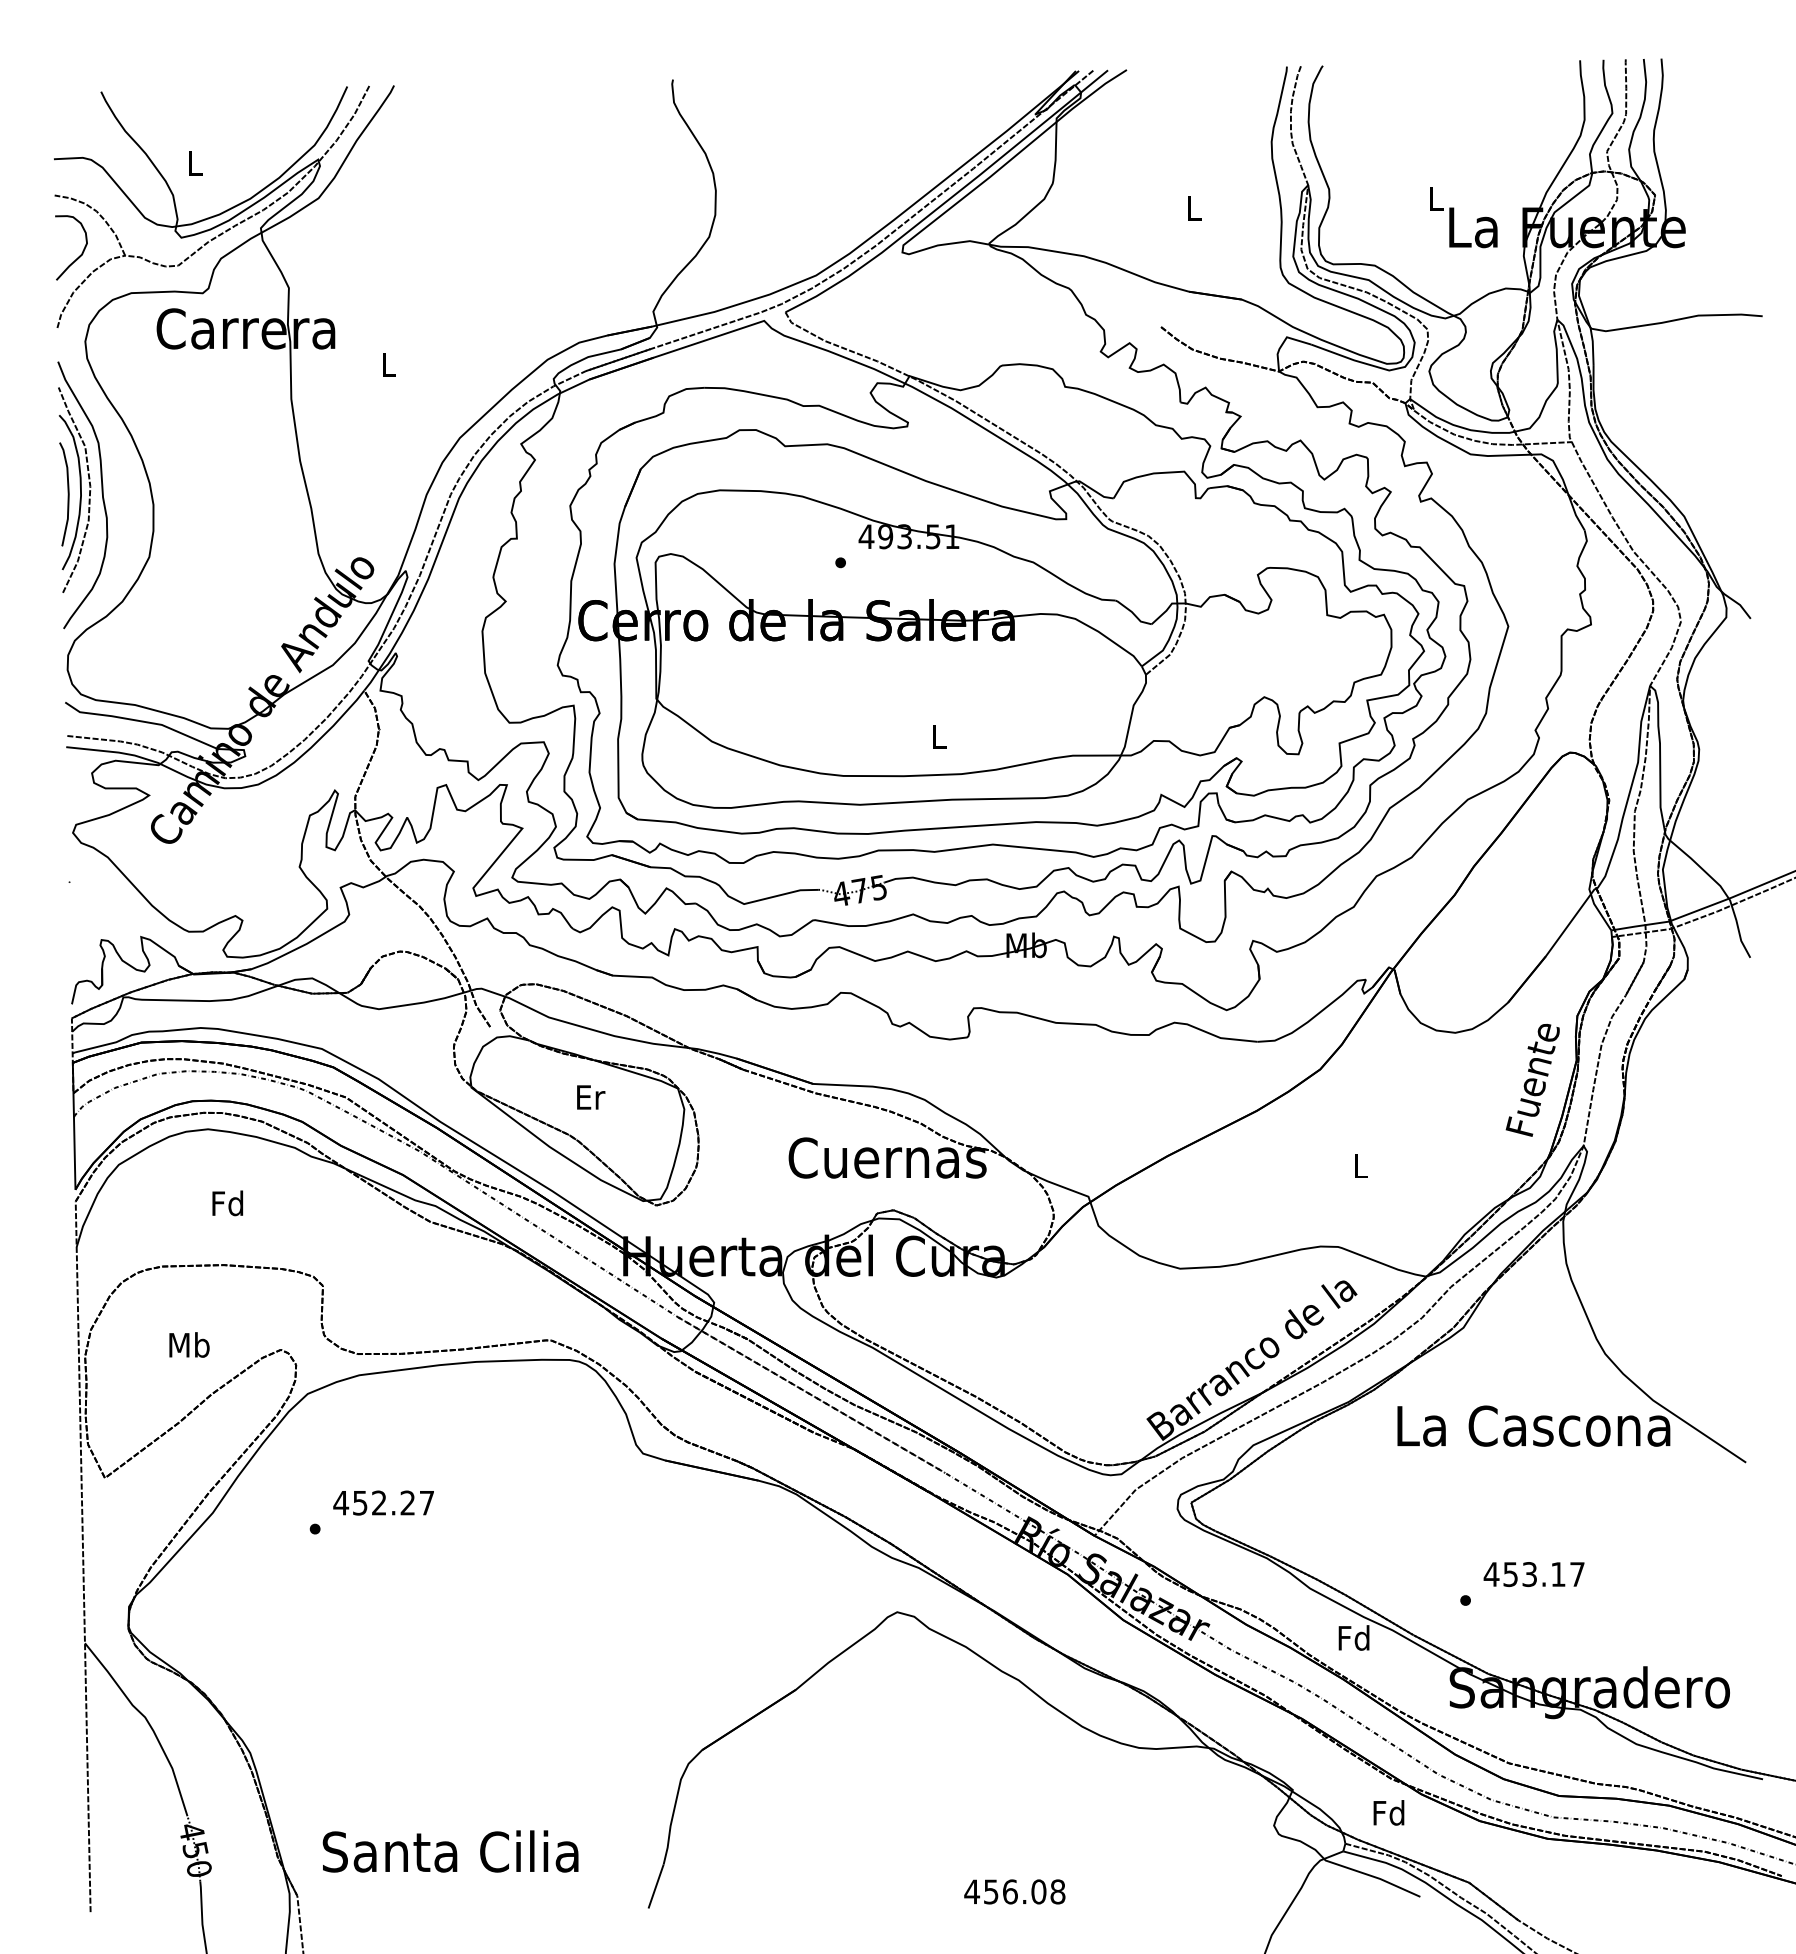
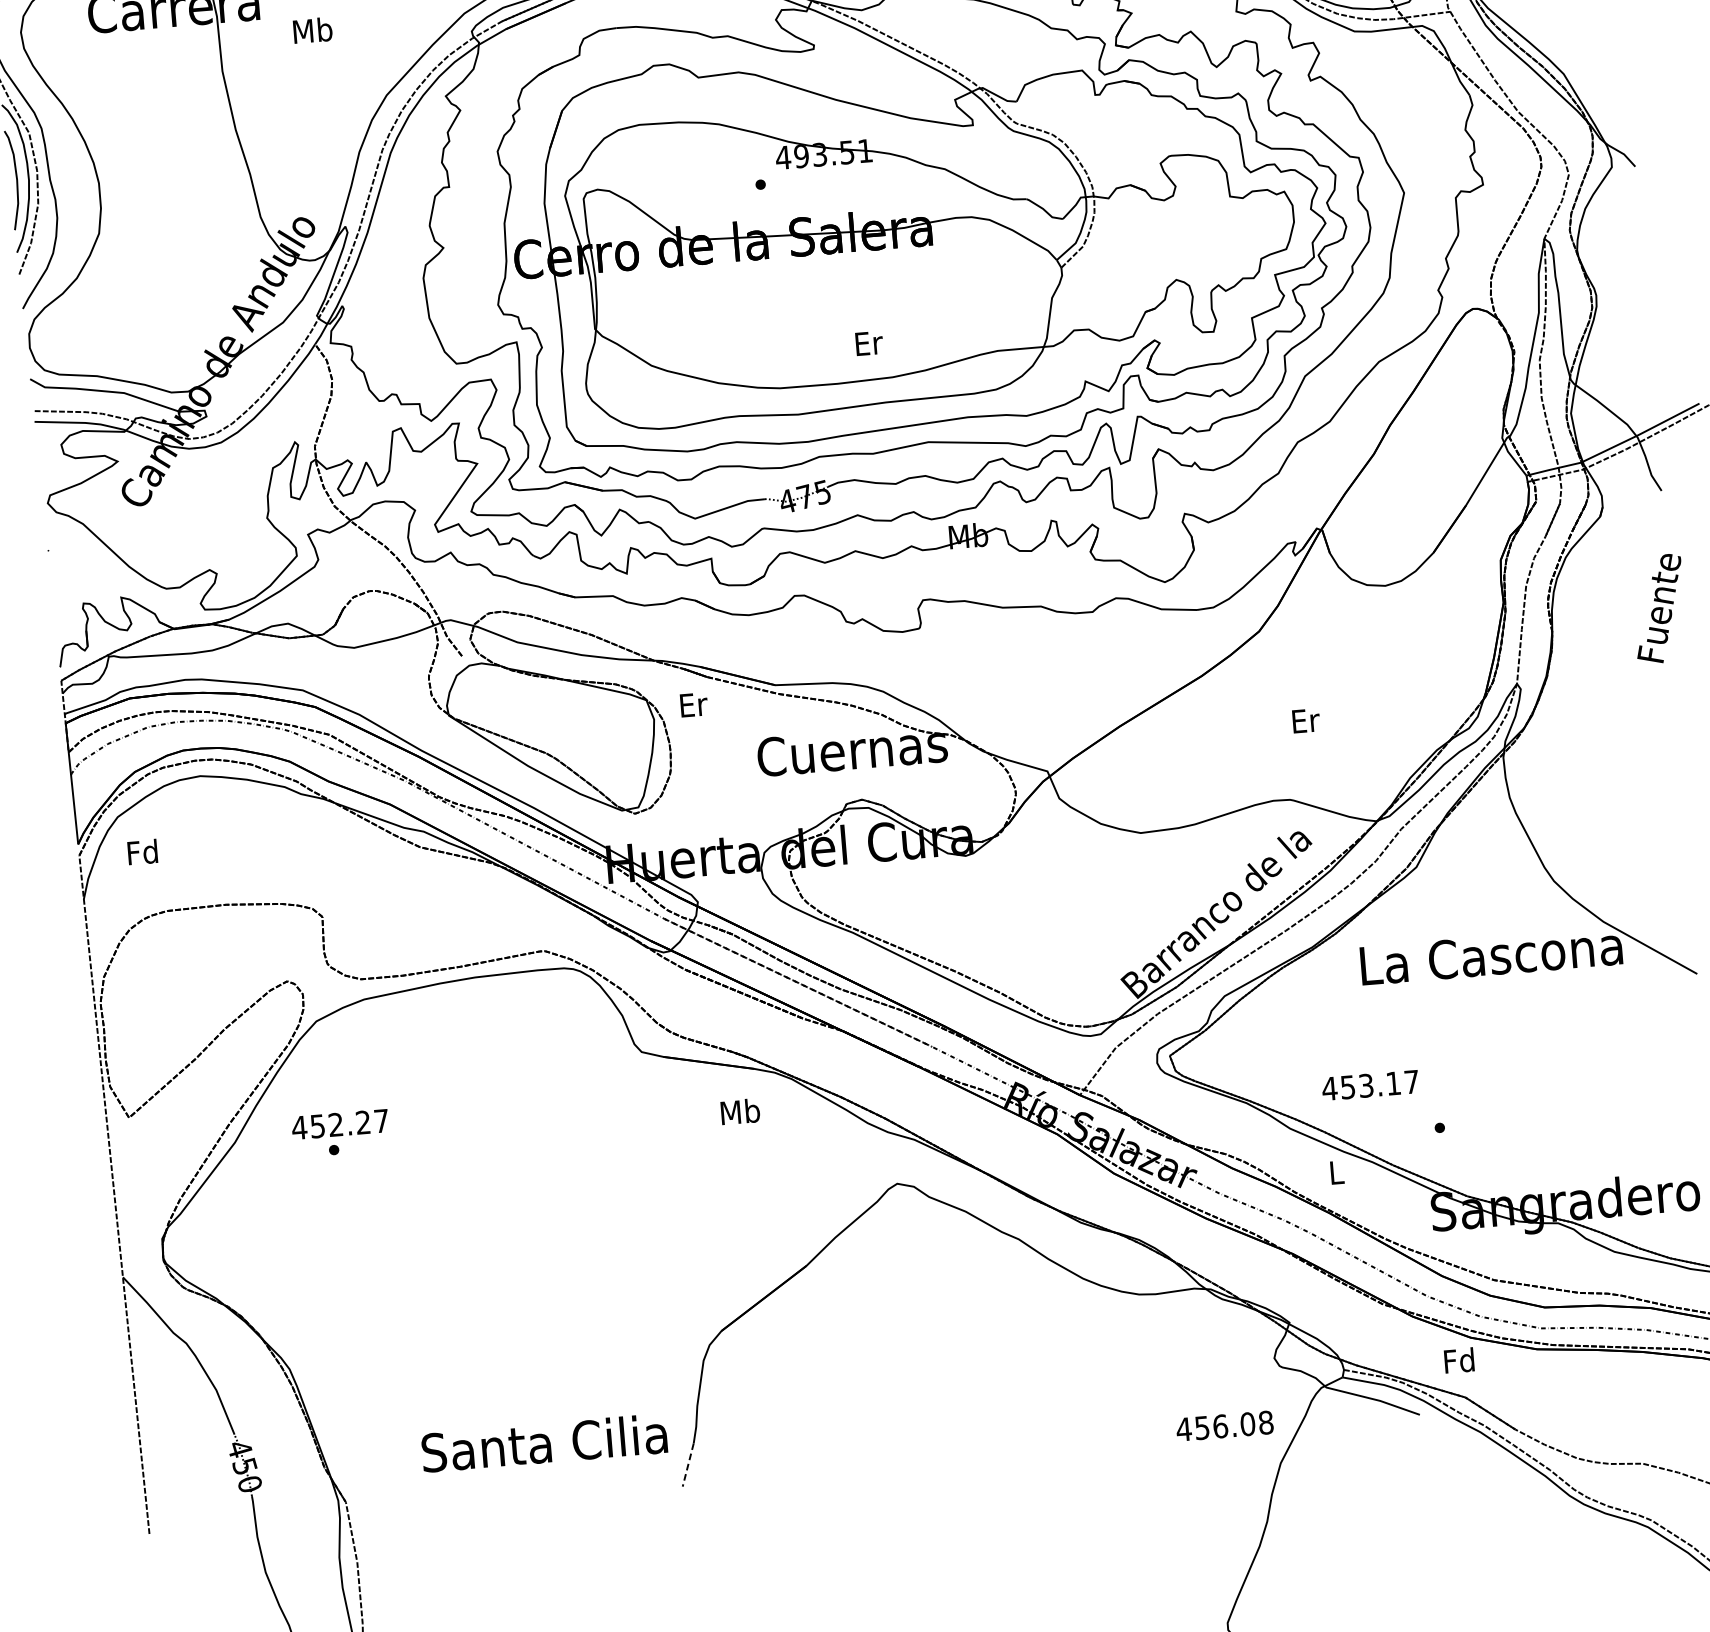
text: (388, 364) -> (312, 30), L -> Mb
text: (940, 736) -> (869, 342), L -> Er
text: (1532, 1080) -> (1658, 609), moved
text: (591, 1097) -> (694, 704), moved
text: (1361, 1166) -> (1306, 721), L -> Er
text: (227, 1203) -> (142, 852), moved
text: (189, 1344) -> (740, 1111), moved
text: (383, 1502) -> (339, 1123), moved
text: (1533, 1574) -> (1369, 1085), moved
text: (1353, 1637) -> (1335, 1172), Fd -> L
text: (1388, 1812) -> (1458, 1360), moved
text: (450, 1851) -> (544, 1443), moved
line: (655, 1886) -> (687, 1465), solid -> dashed
text: (1014, 1891) -> (1224, 1425), moved

